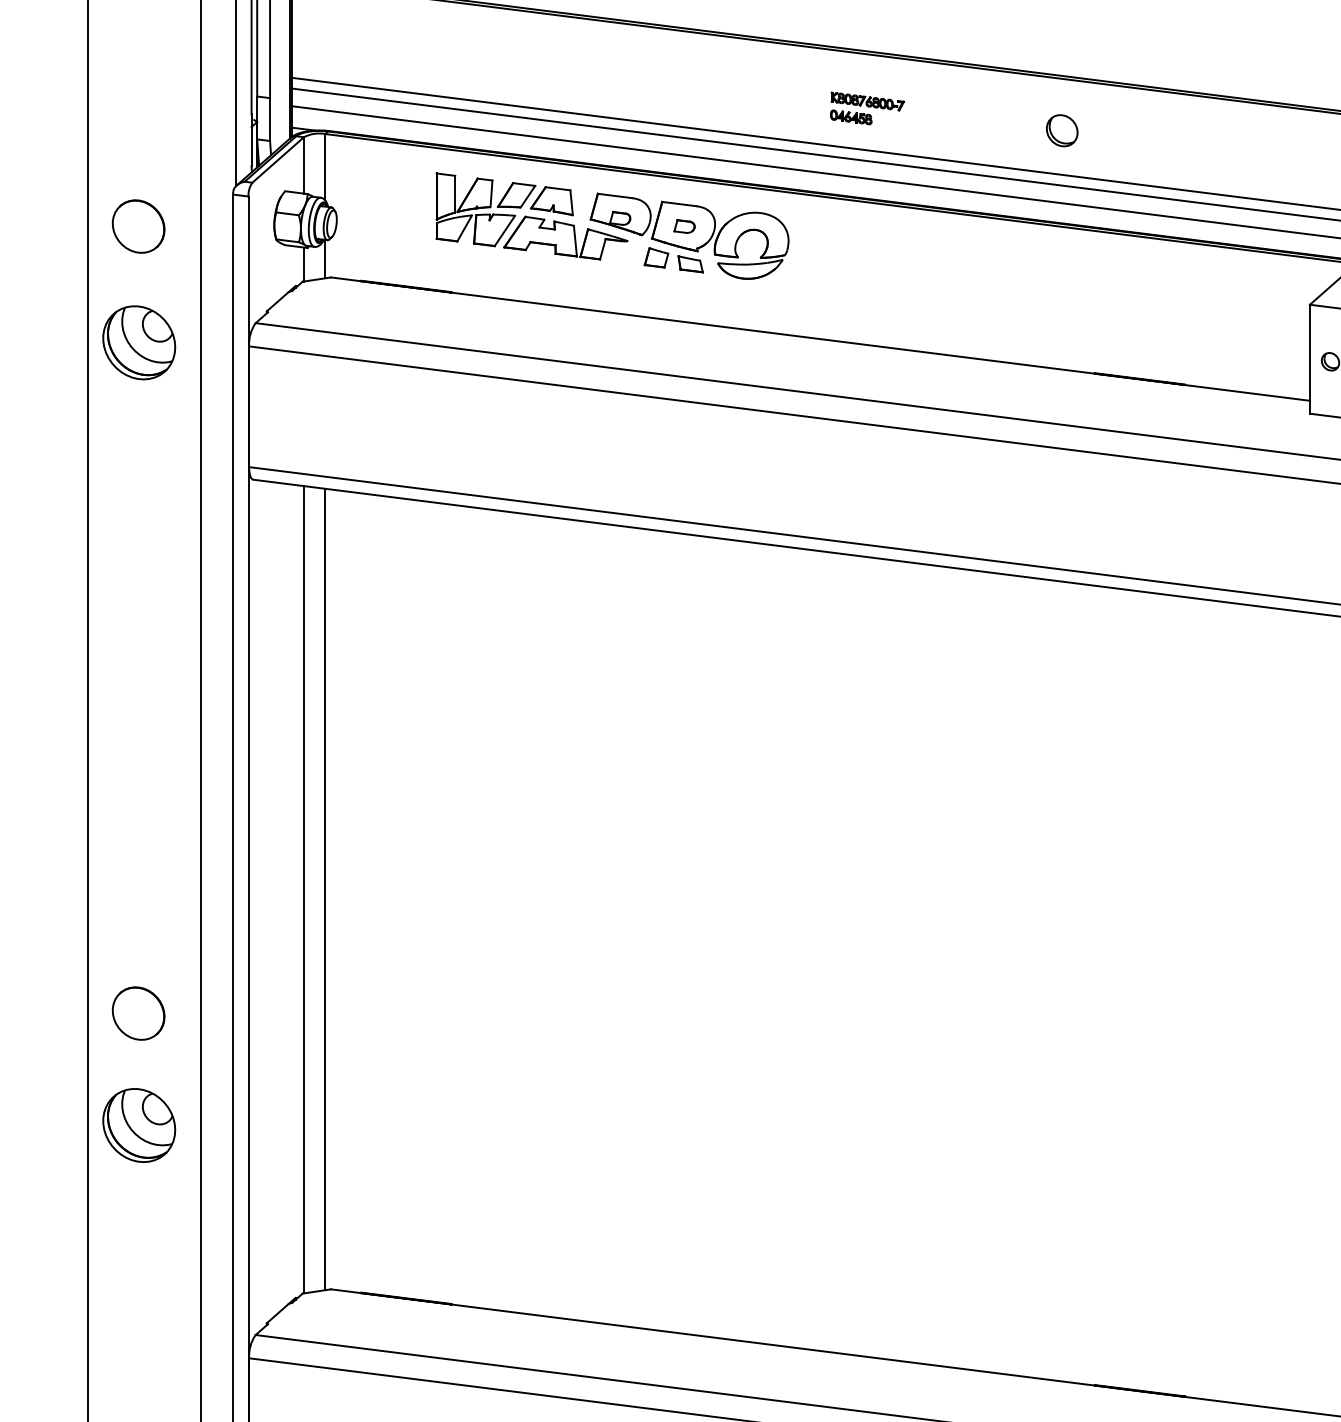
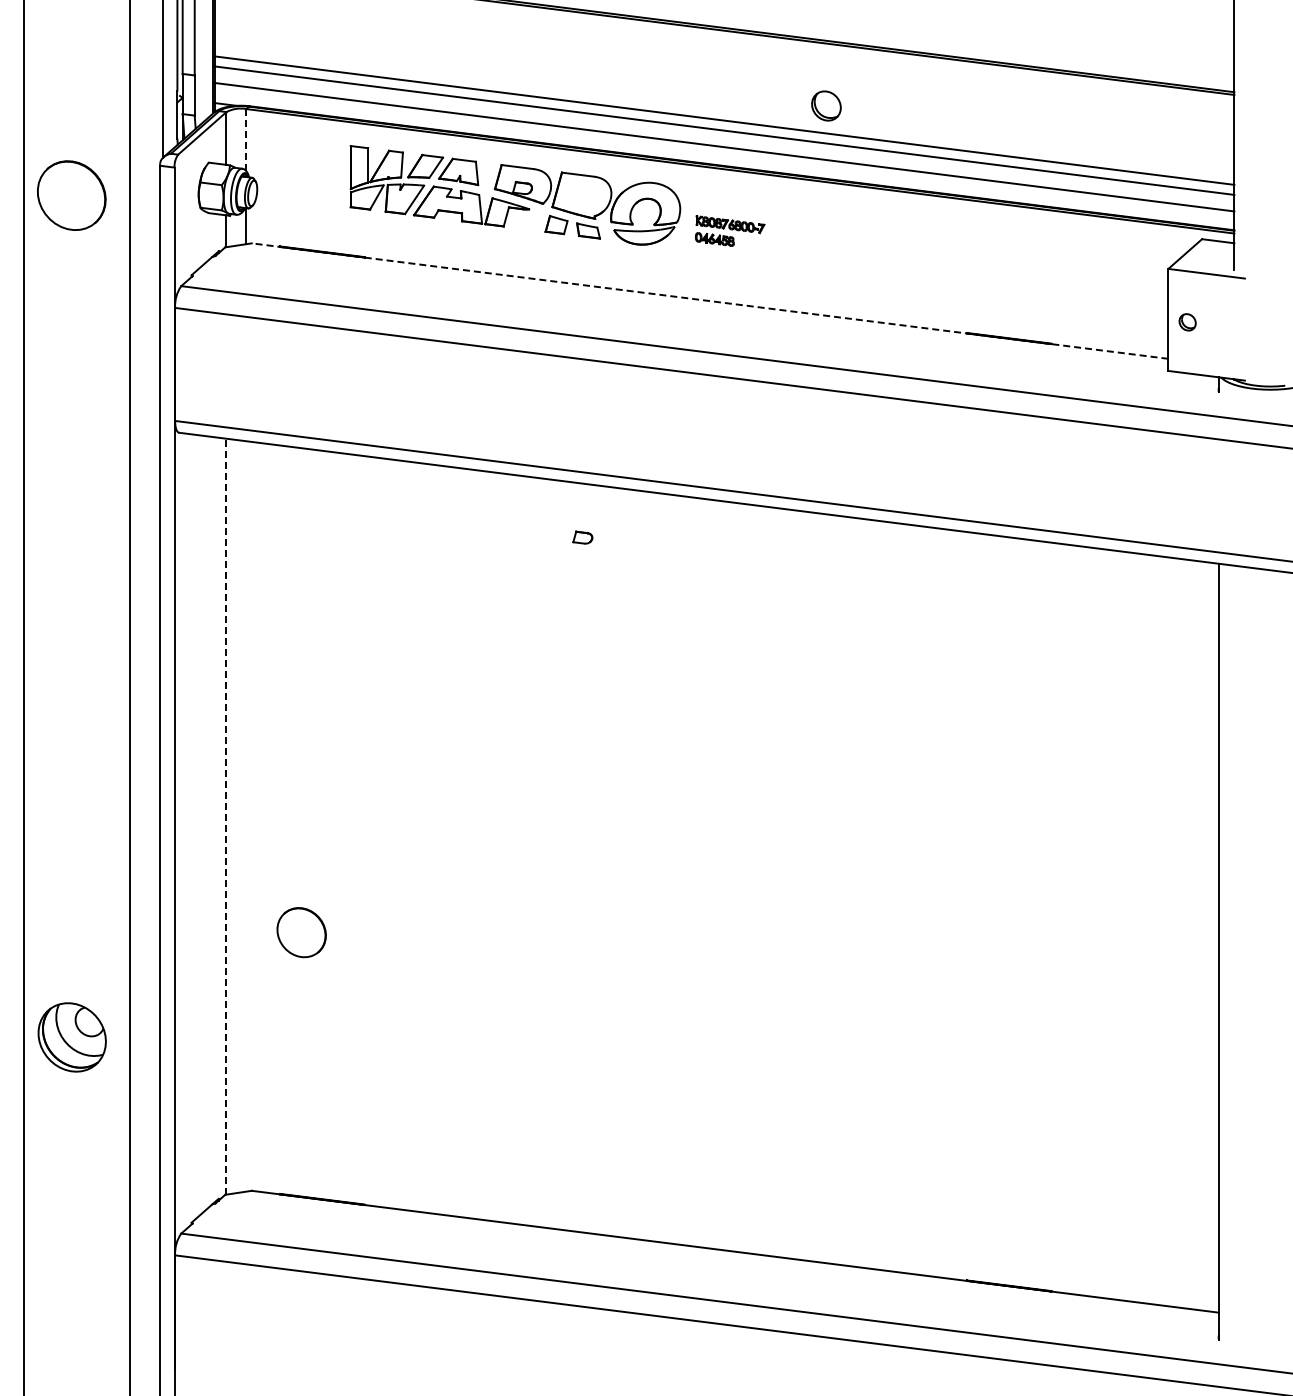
part: (867, 107) -> (730, 230), moved
part: (1062, 130) -> (826, 105), moved
line: (325, 167) -> (246, 140), solid -> dashed
part: (138, 226) -> (71, 195), size x1.4
part: (684, 226) -> (582, 537), moved
line: (820, 339) -> (710, 301), solid -> dashed
part: (138, 342) -> (71, 304), removed
line: (303, 889) -> (226, 816), solid -> dashed
line: (325, 889) -> (246, 816), removed
part: (138, 1013) -> (301, 932), moved

